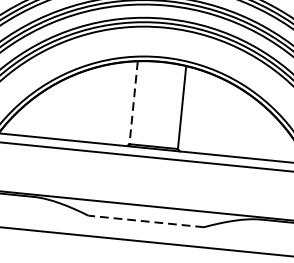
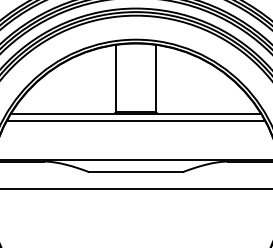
line: (133, 103) -> (116, 78), dashed -> solid
line: (145, 221) -> (135, 172), dashed -> solid

